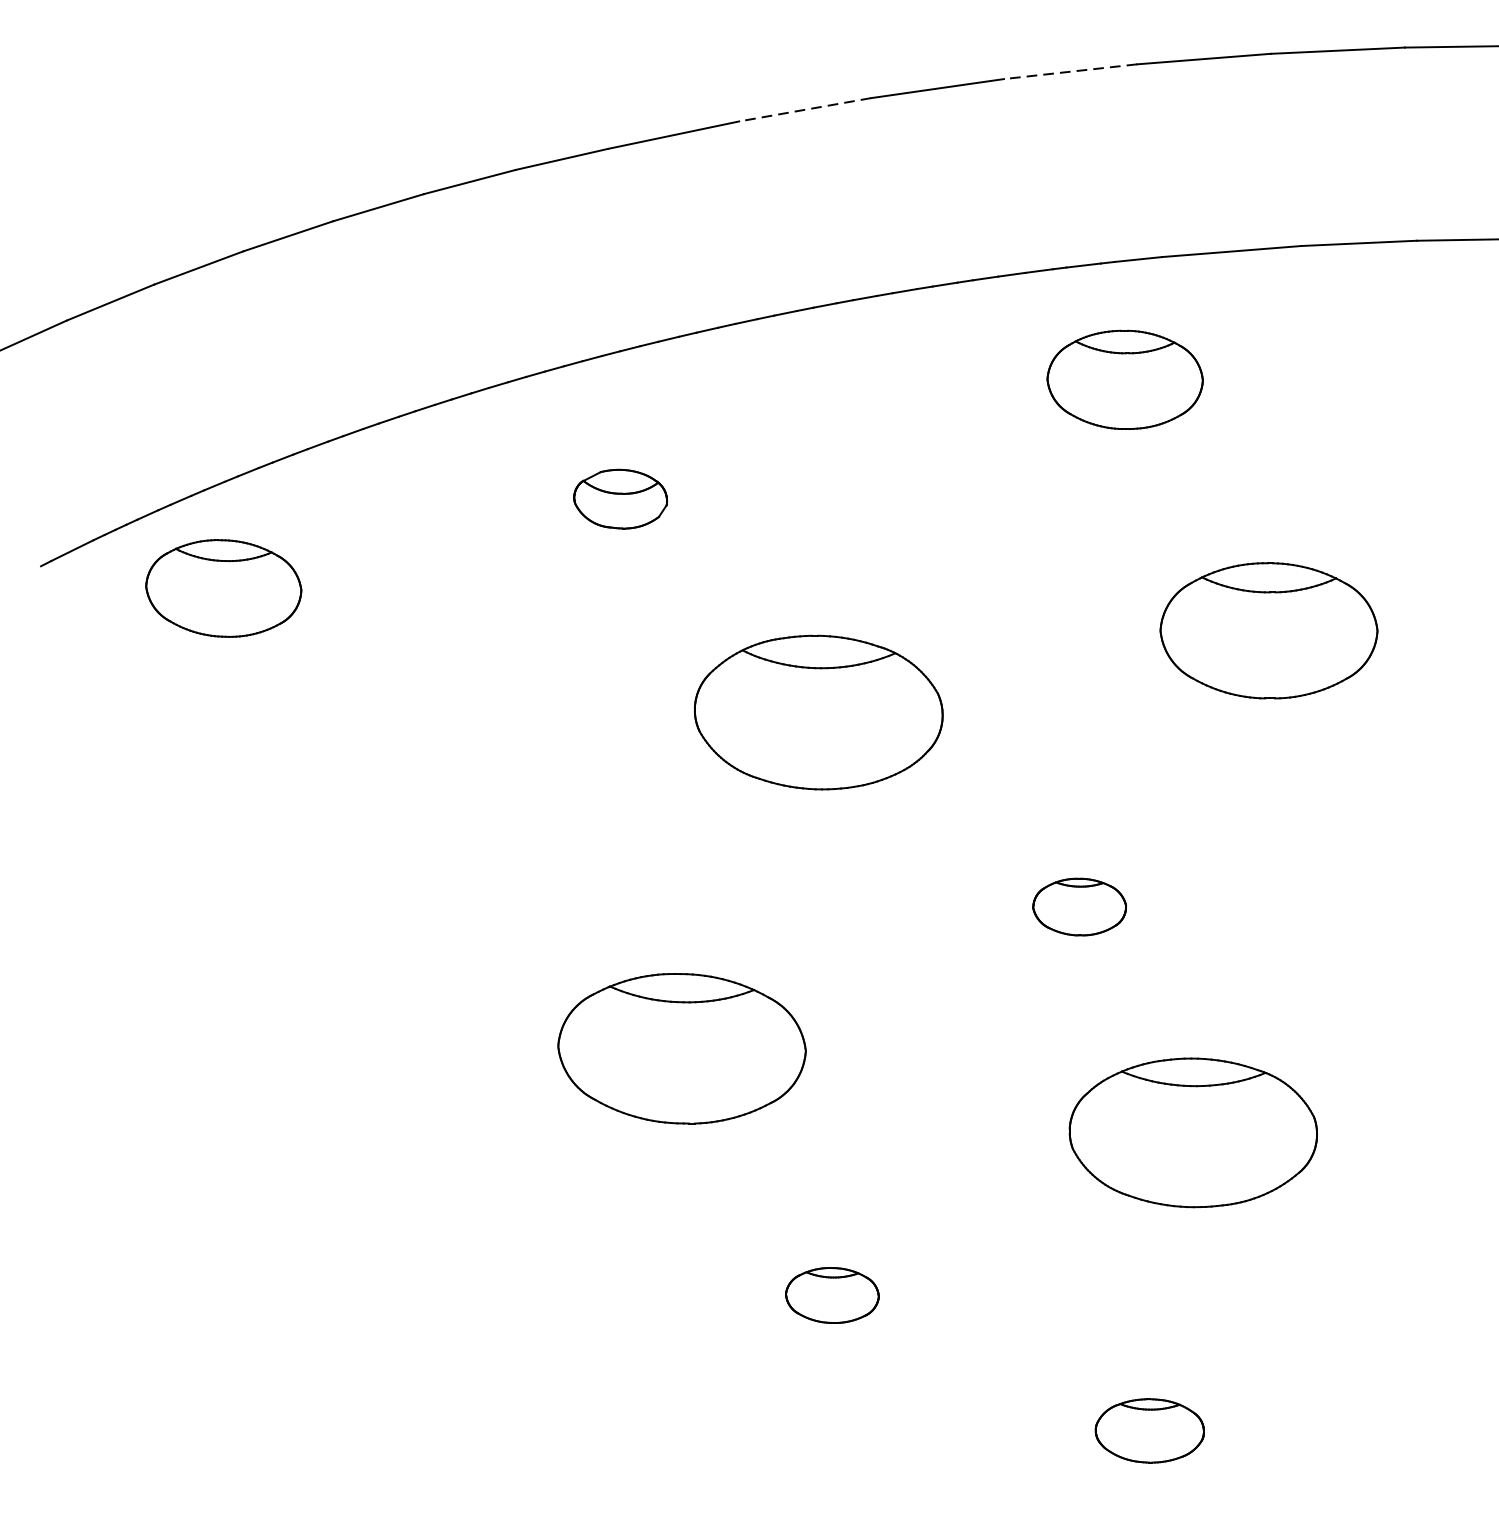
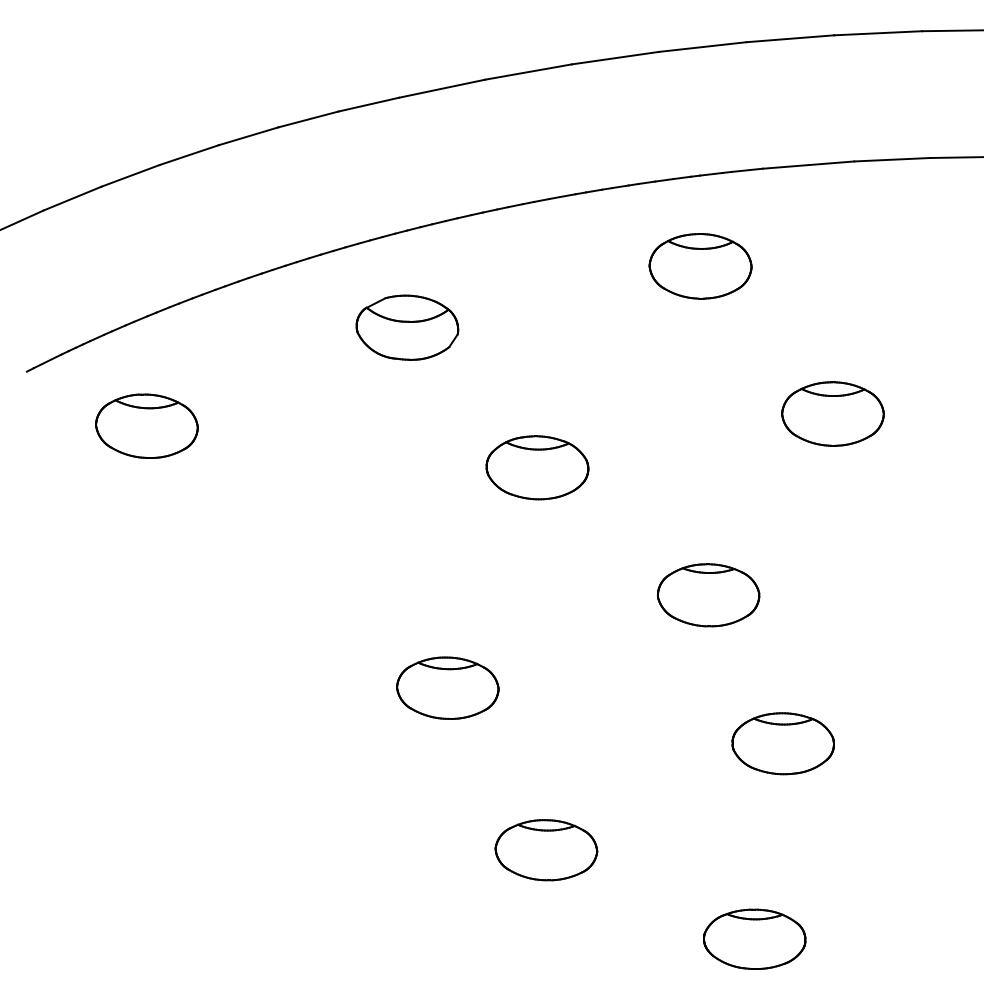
line: (1070, 72) -> (702, 47), dashed -> solid
line: (805, 110) -> (528, 72), dashed -> solid
part: (1125, 380) -> (700, 266), moved
part: (620, 498) -> (407, 327), size x1.67
part: (223, 587) -> (146, 425), moved
part: (1268, 629) -> (832, 413), size x0.71
part: (818, 712) -> (537, 467), size x0.62
part: (1079, 907) -> (708, 595), size x1.67
part: (681, 1047) -> (447, 687), size x0.62
part: (1192, 1132) -> (782, 743), size x0.62
part: (832, 1295) -> (546, 850), size x1.67
part: (1149, 1429) -> (754, 938), size x1.43

